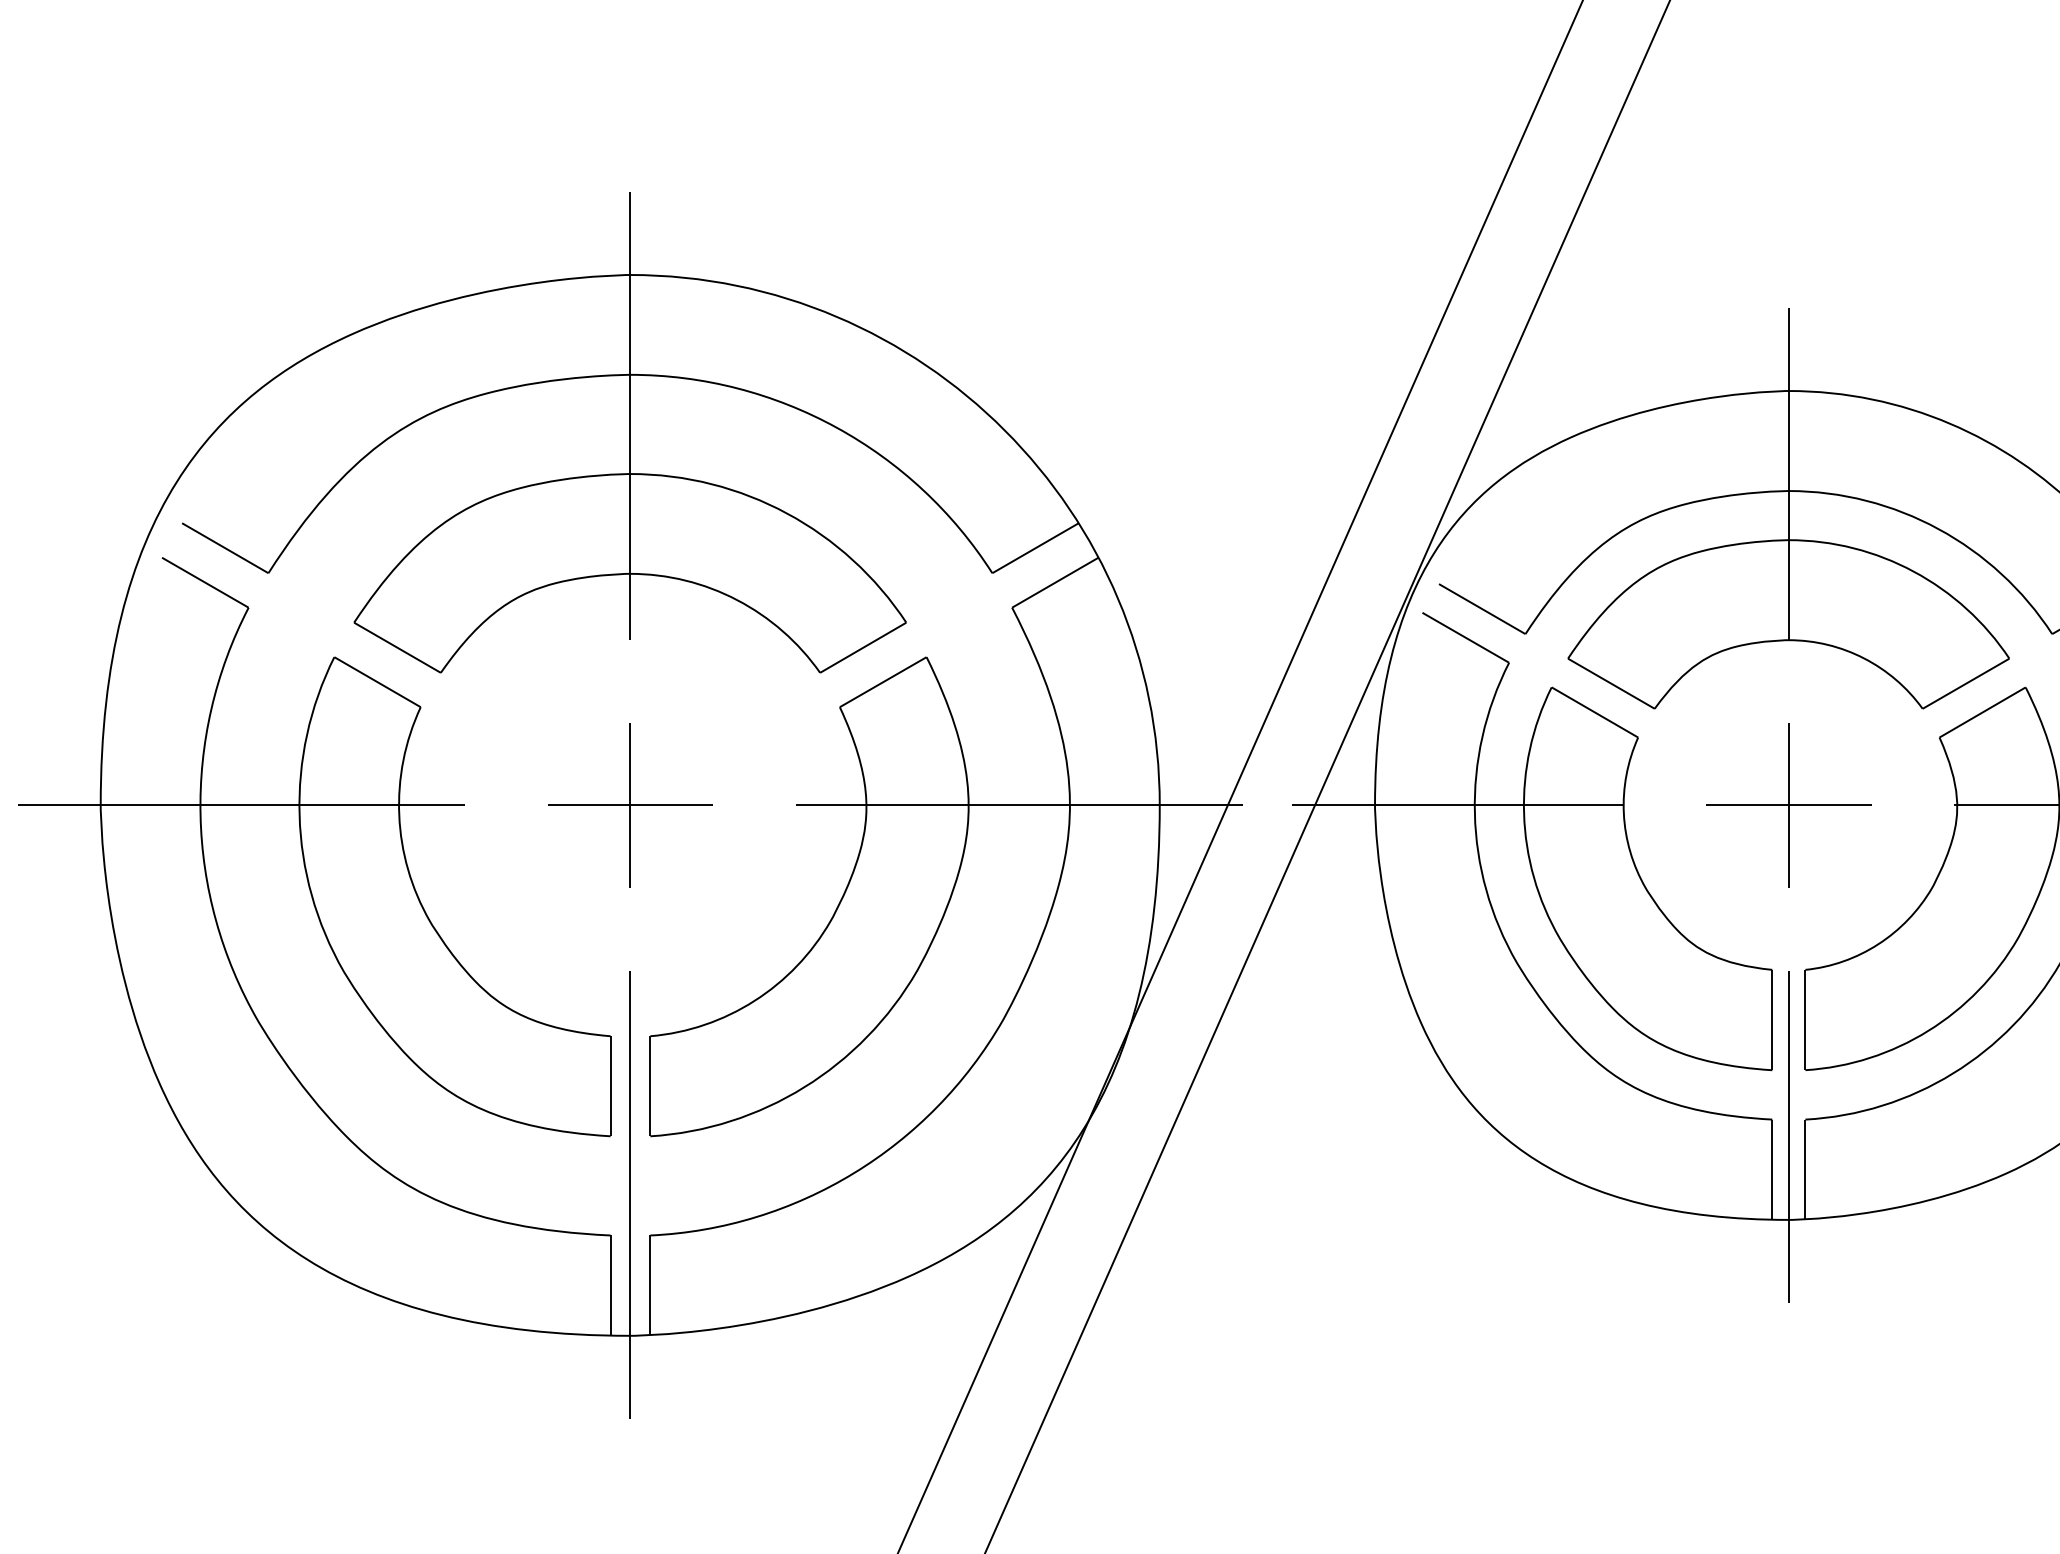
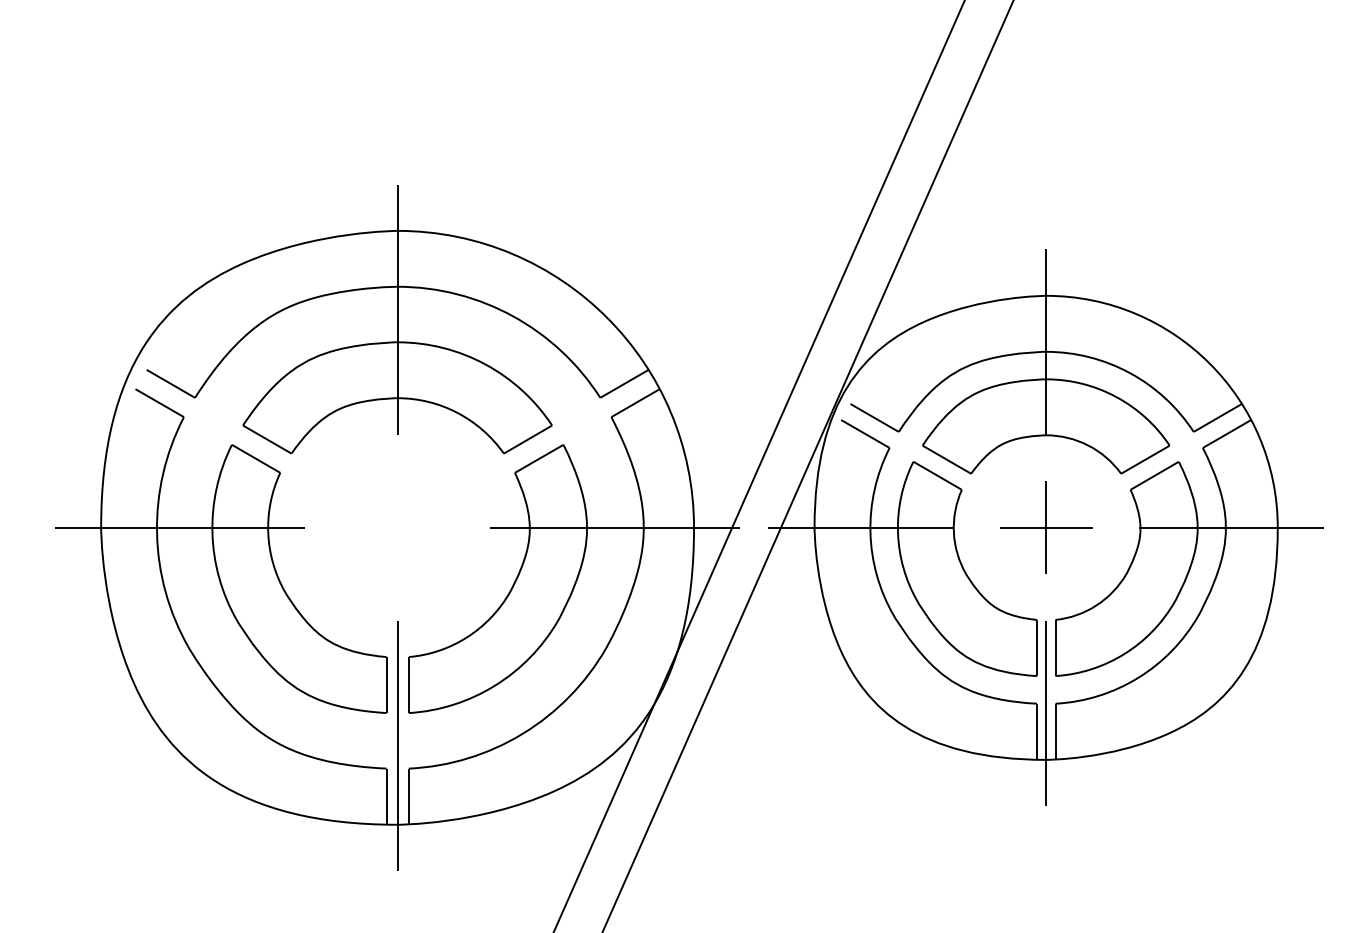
part: (630, 804) -> (397, 527), removed

